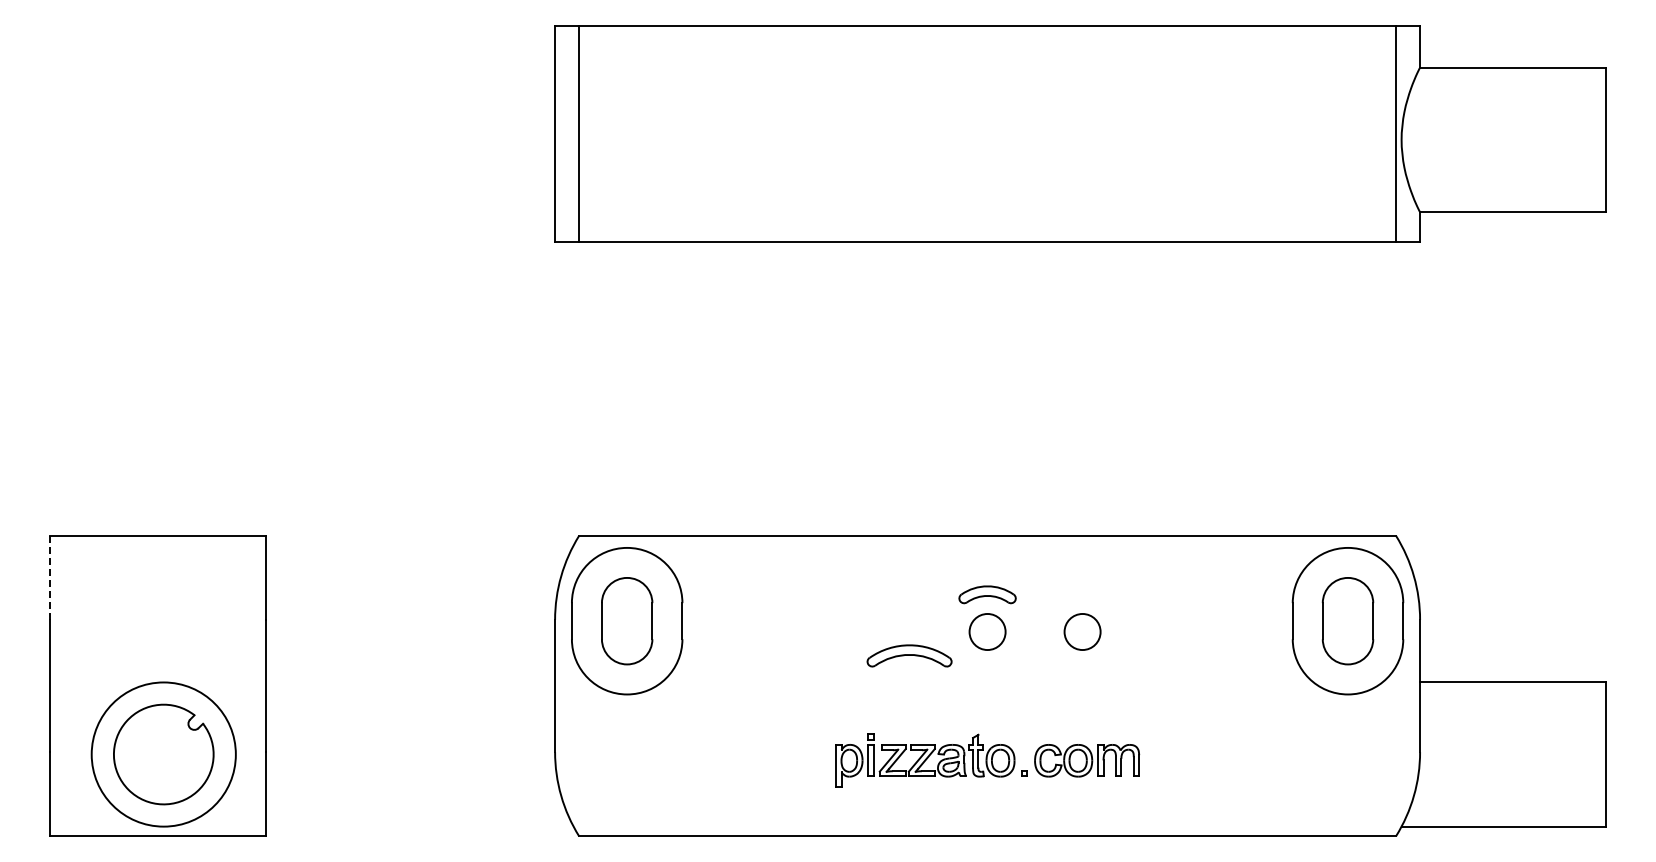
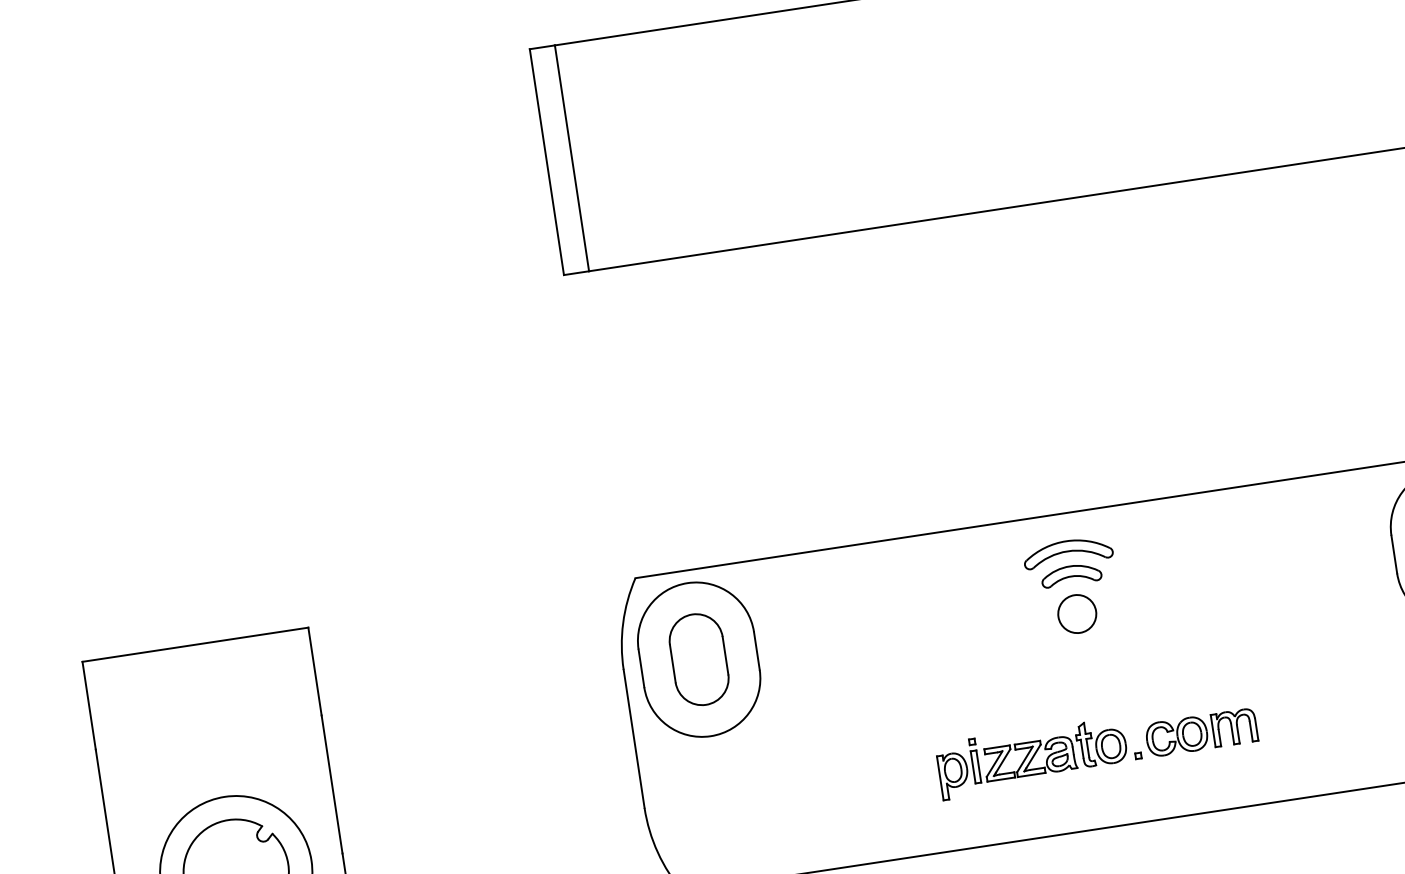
line: (49, 577) -> (88, 705), dashed -> solid
circle: (1082, 631) -> (1176, 598), removed
part: (909, 655) -> (1067, 551), moved

